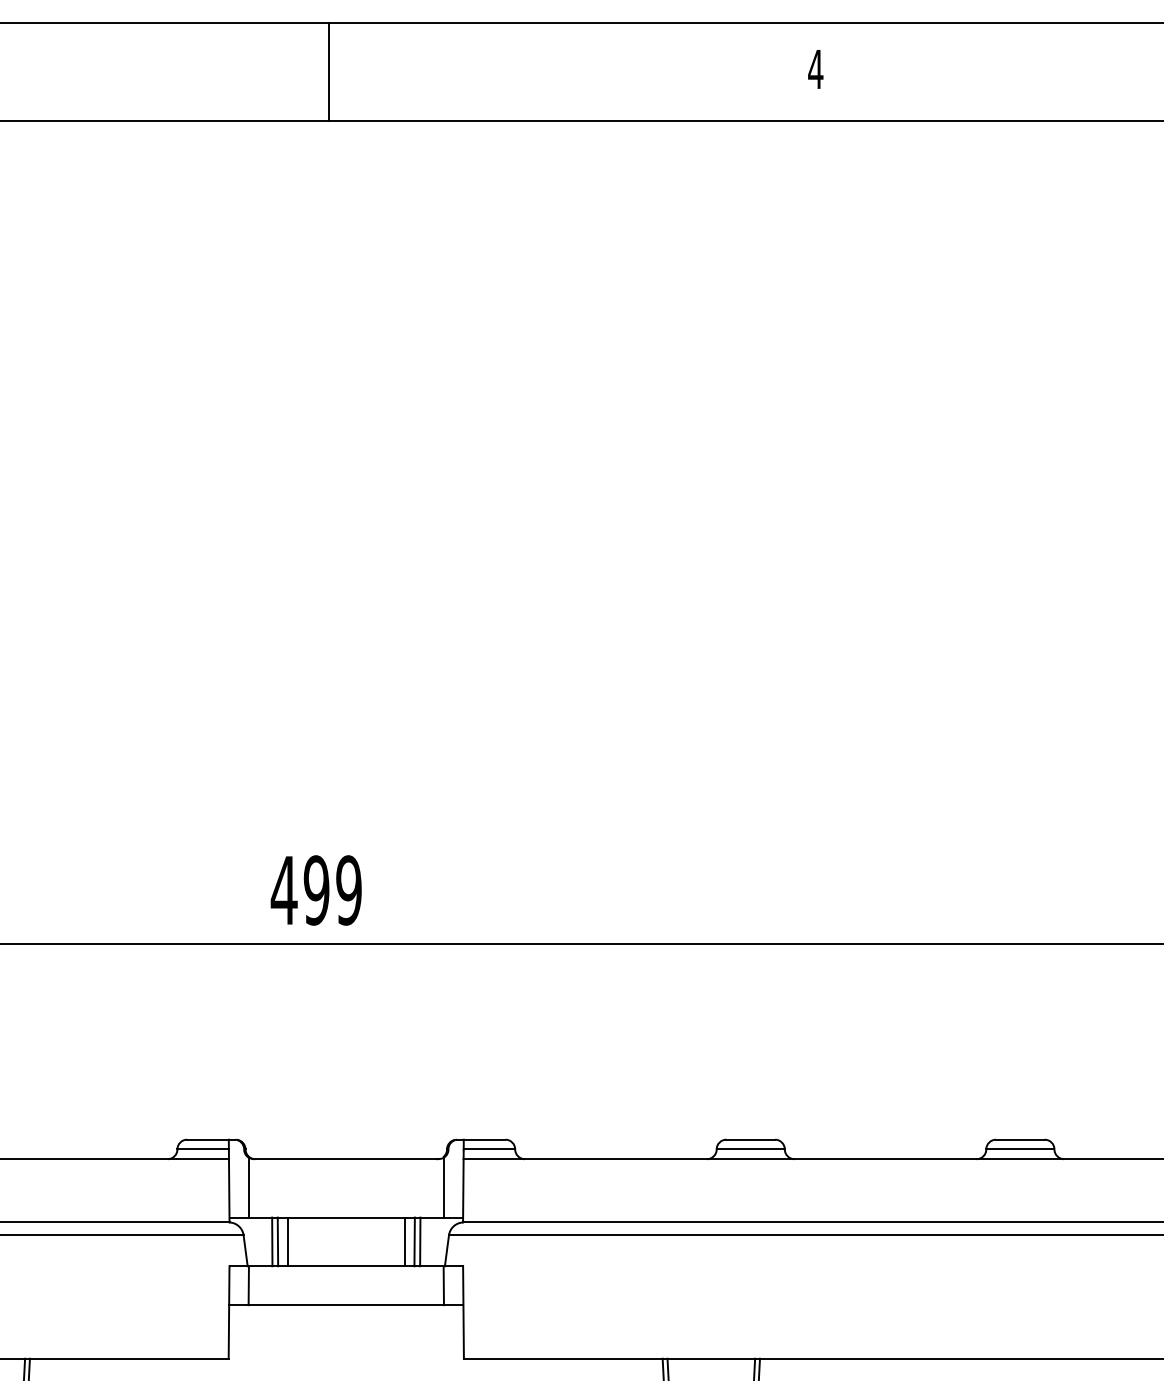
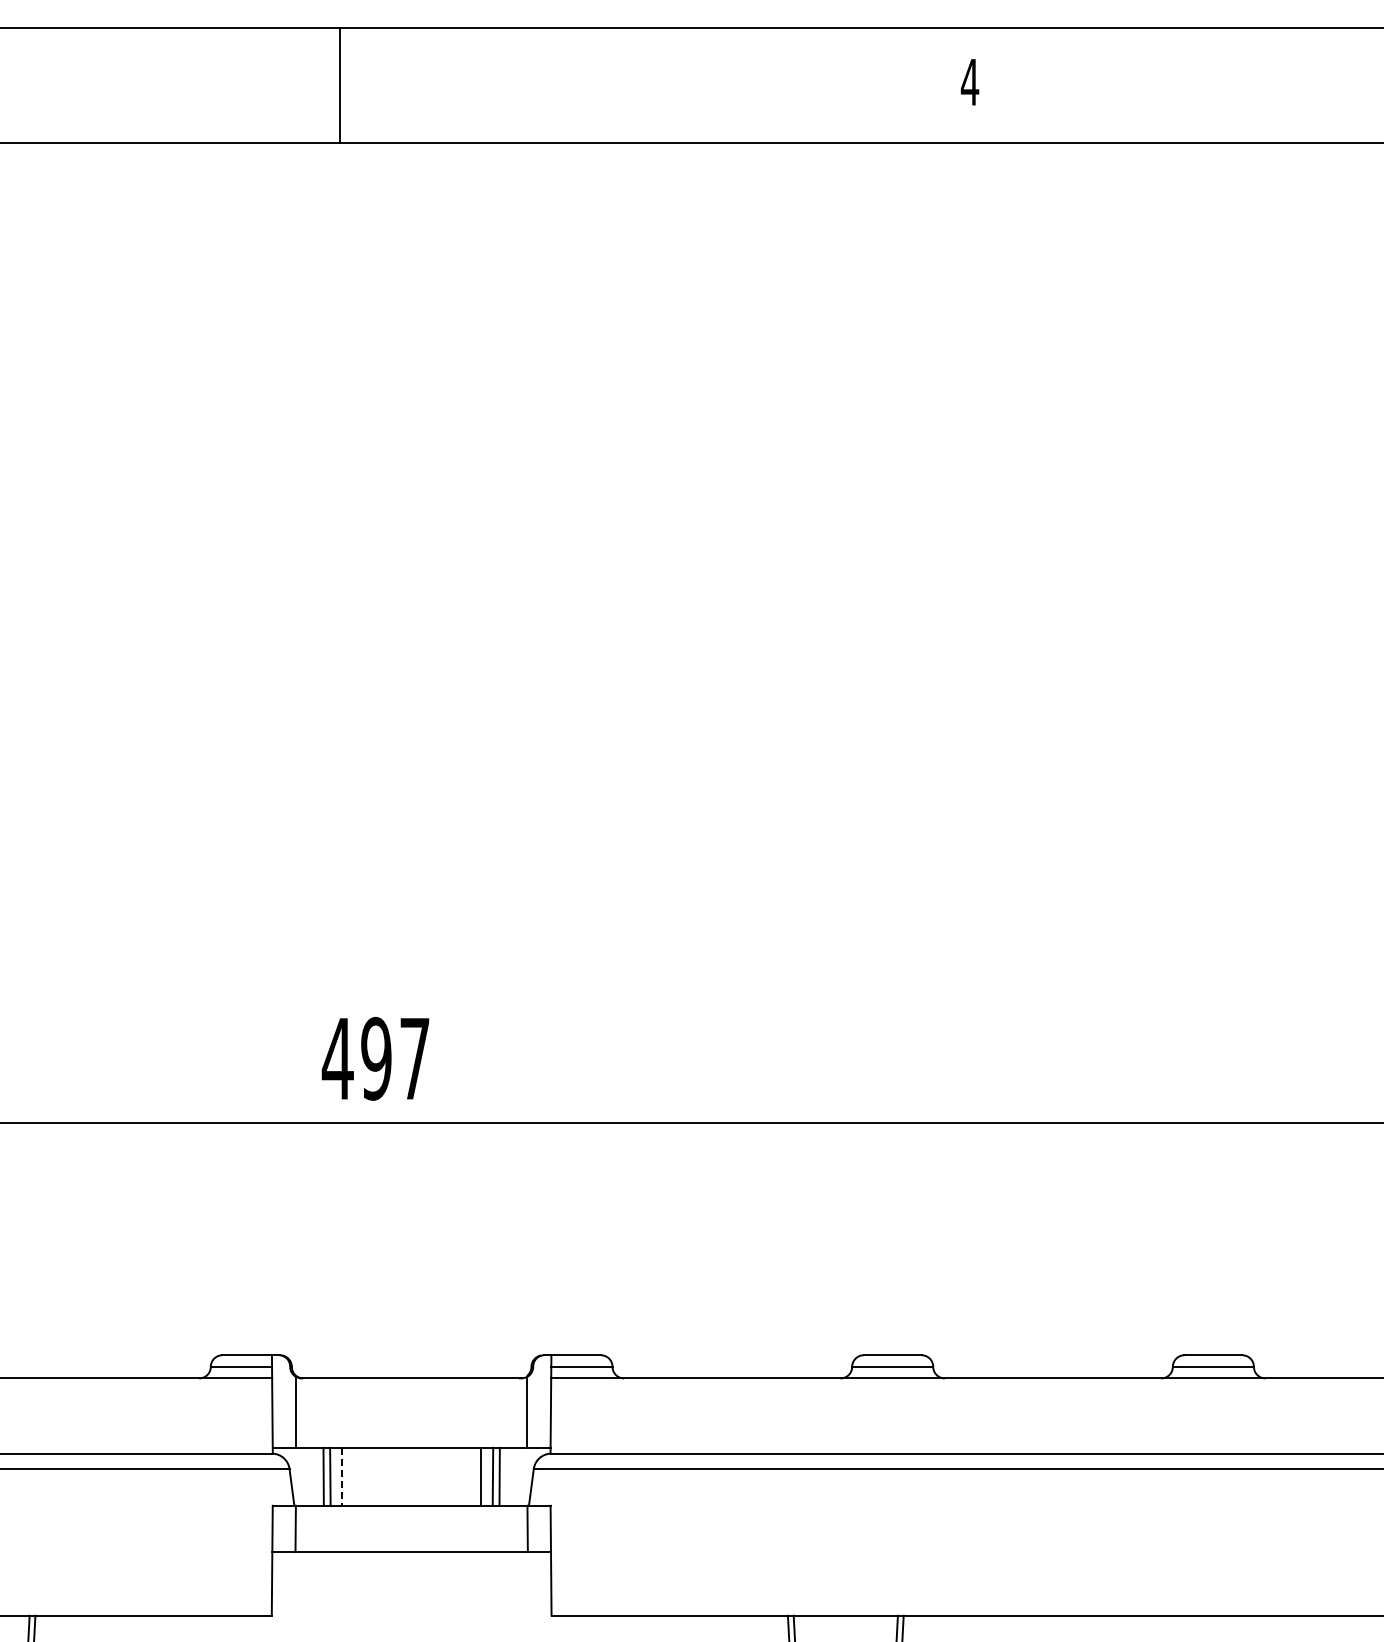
line: (328, 72) -> (339, 85), moved
text: (348, 890) -> (414, 1058), 499 -> 497
line: (288, 1241) -> (342, 1476), solid -> dashed

